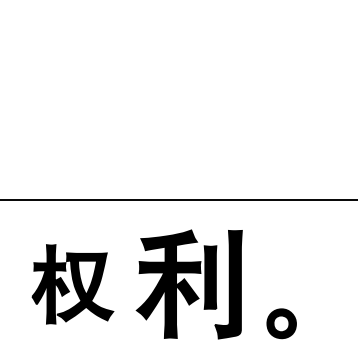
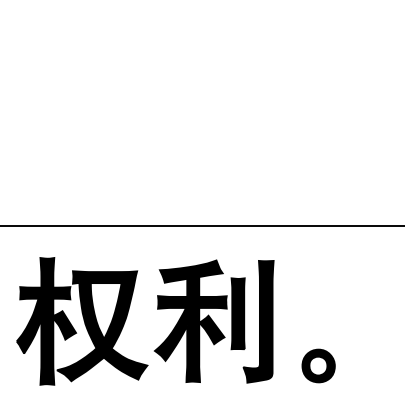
part: (72, 284) -> (82, 321), size x1.43

